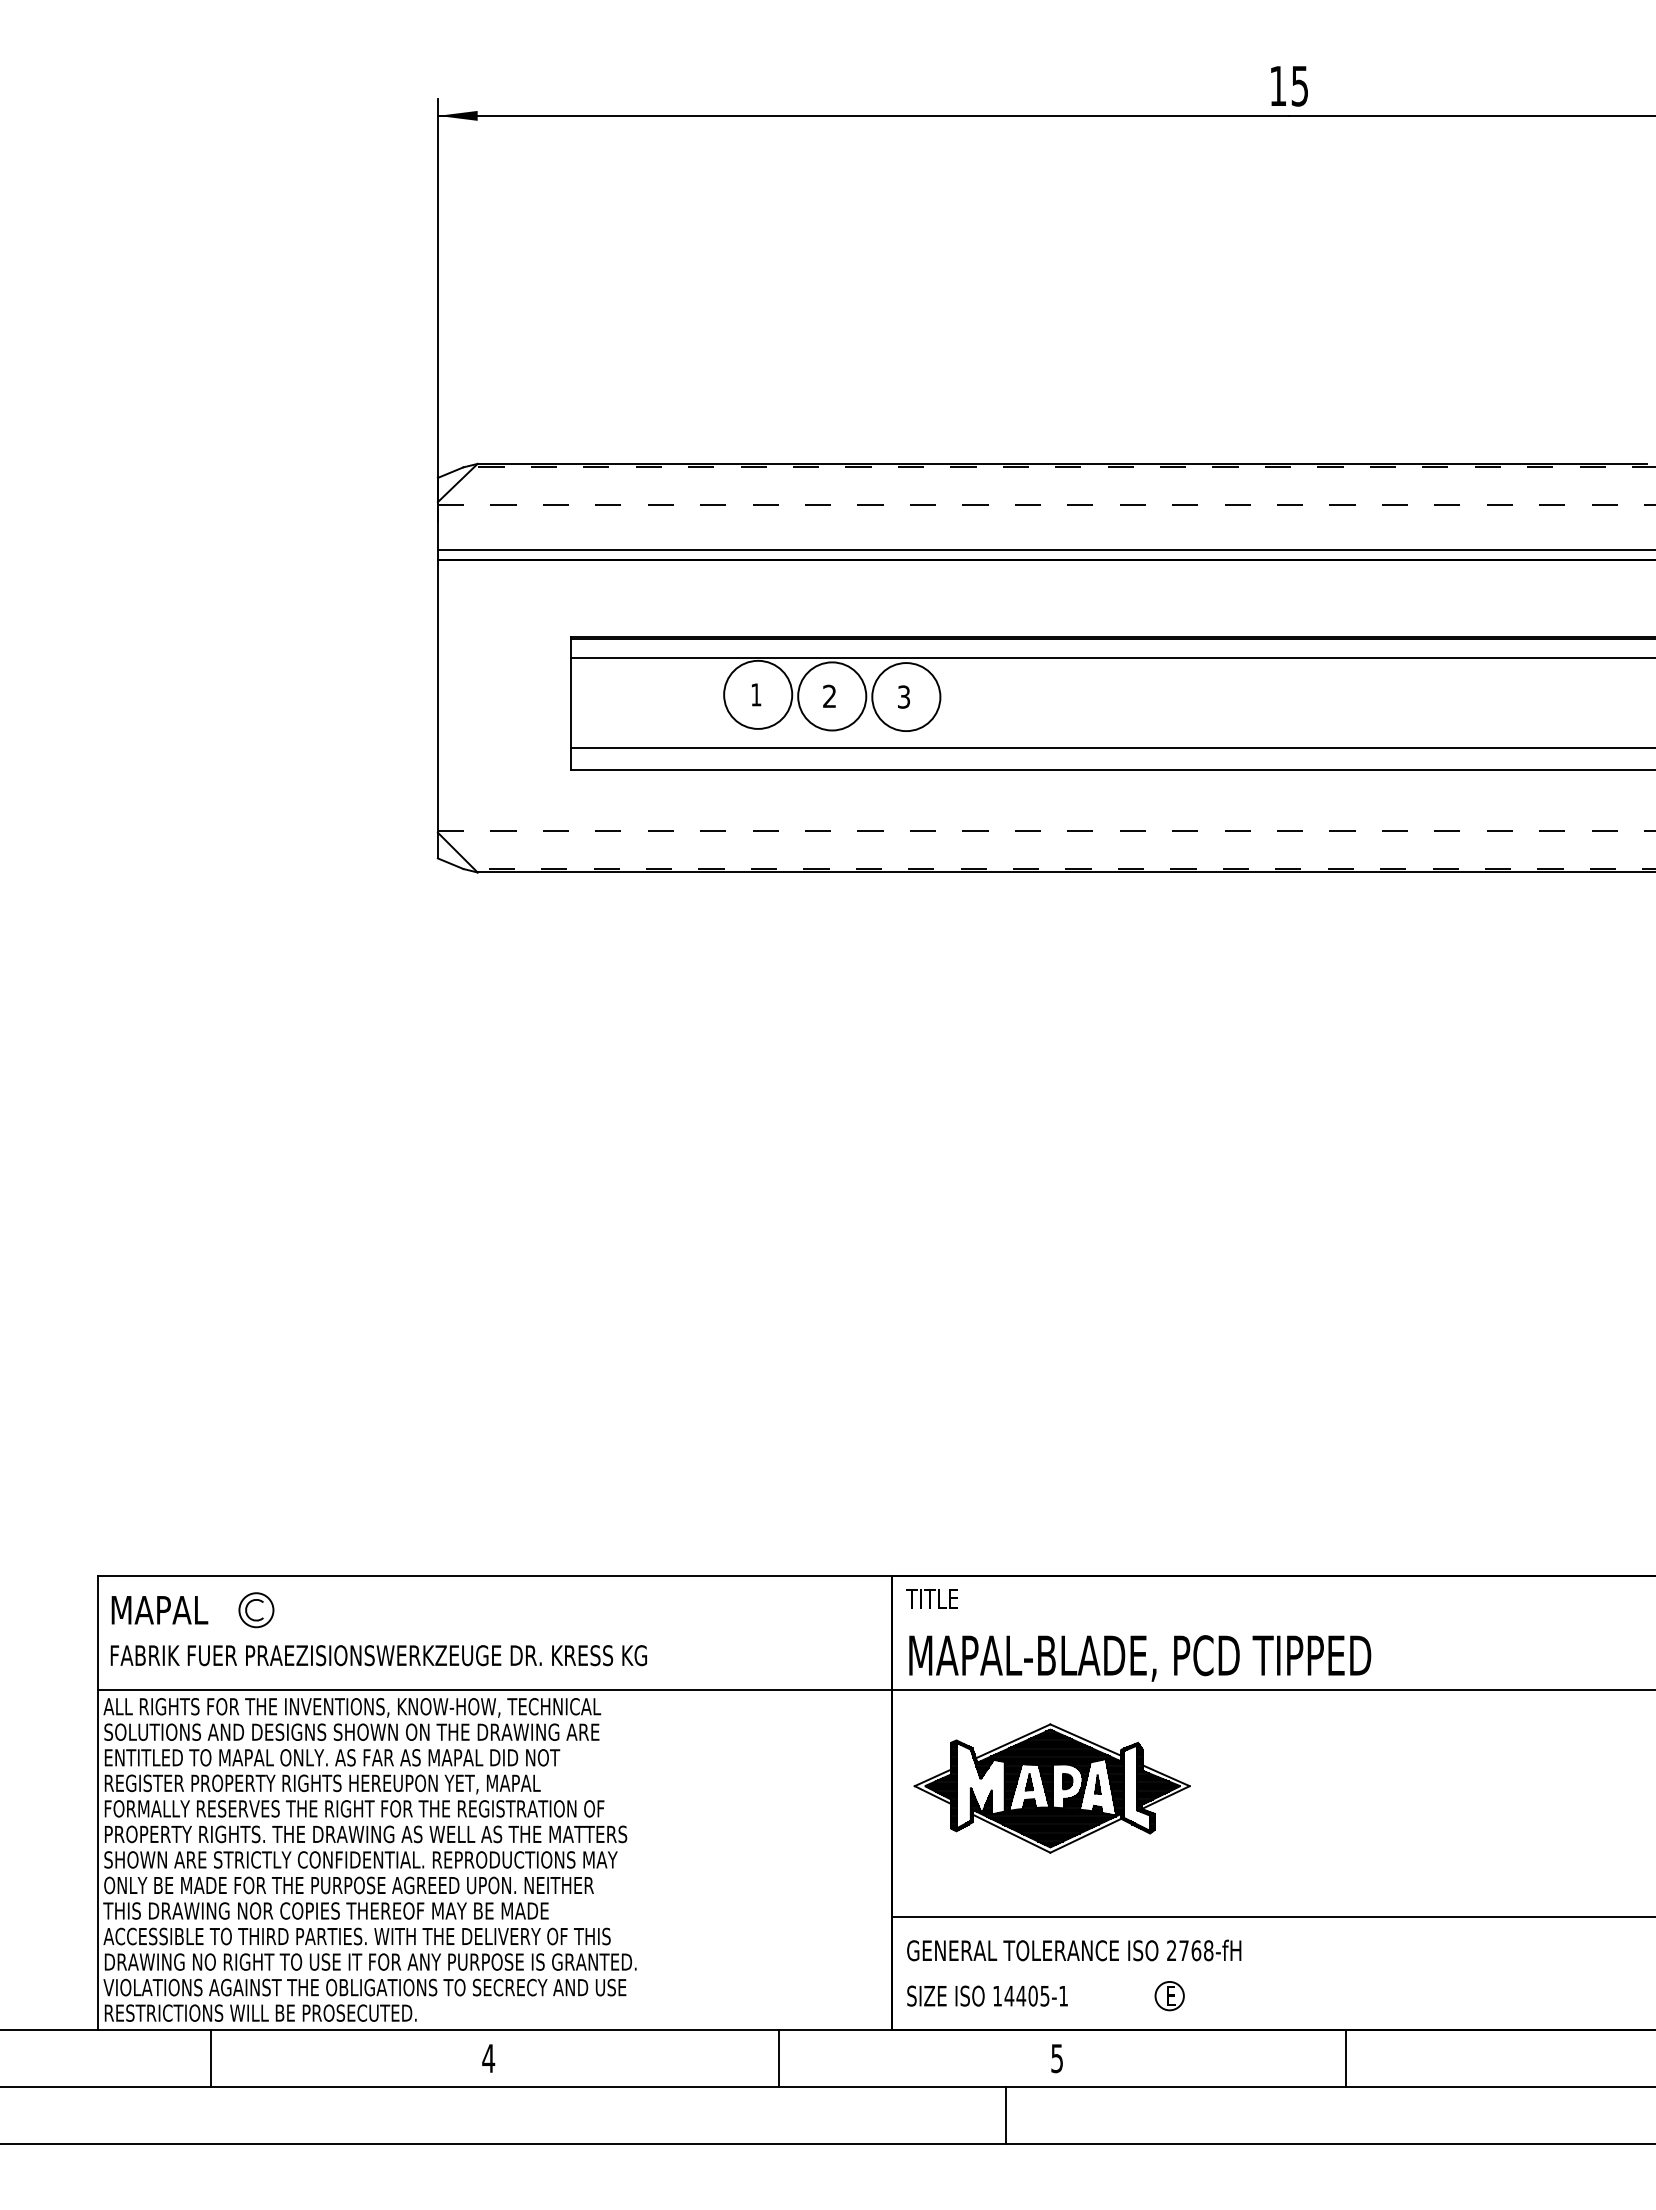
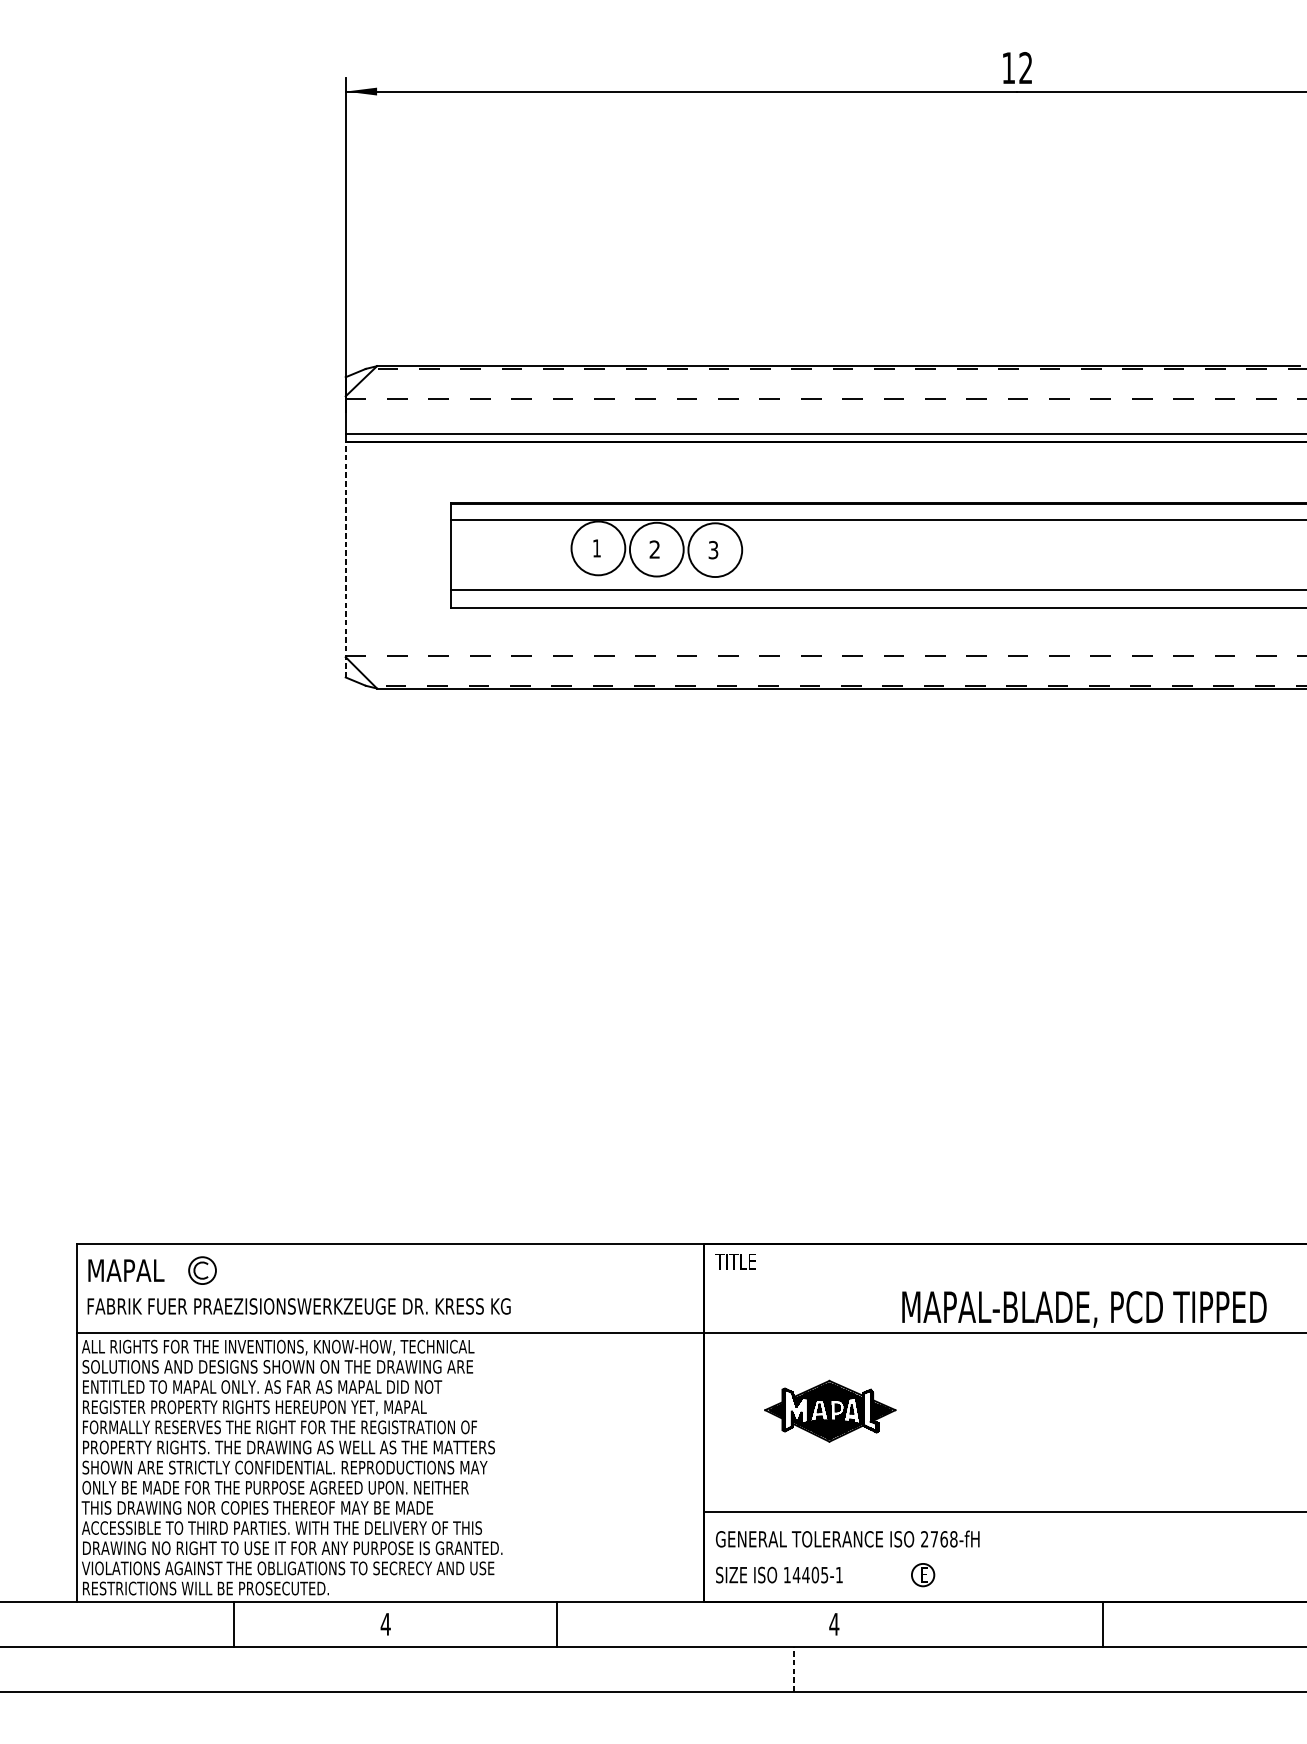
text: (1299, 85) -> (1025, 67), 15 -> 12
line: (437, 708) -> (345, 559), solid -> dashed
text: (1140, 1658) -> (1084, 1309), moved
part: (1051, 1788) -> (829, 1411), size x0.6
line: (211, 2058) -> (234, 1624), moved
line: (778, 2058) -> (556, 1624), moved
text: (1056, 2058) -> (833, 1624), 5 -> 4
line: (1346, 2058) -> (1102, 1624), moved
line: (1005, 2114) -> (793, 1668), solid -> dashed

